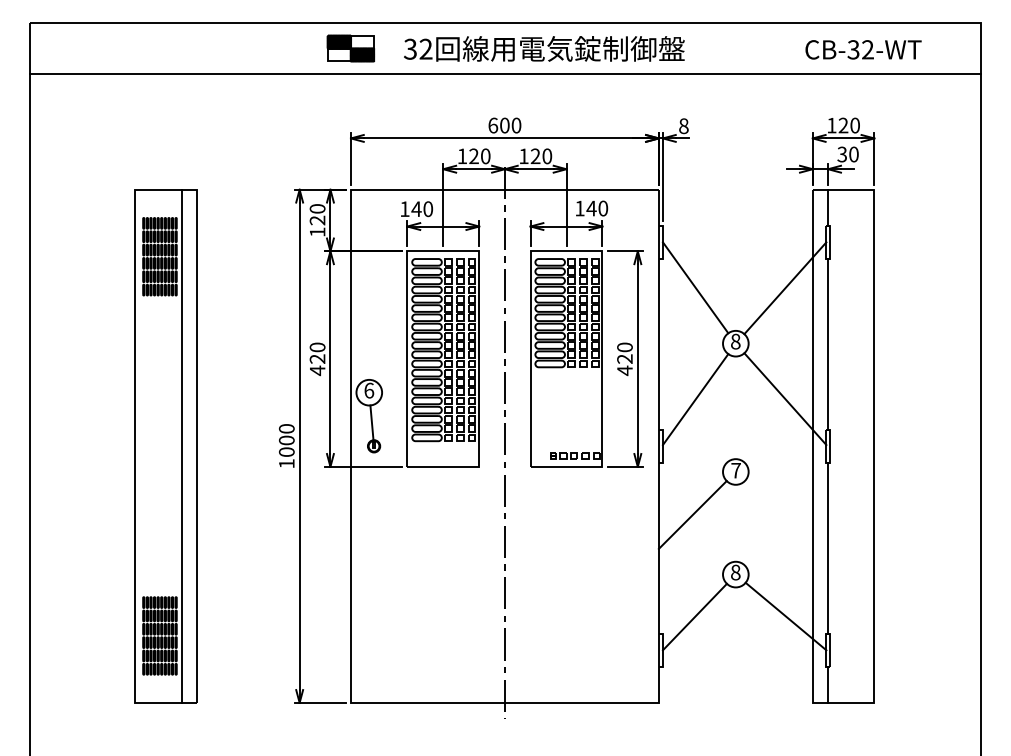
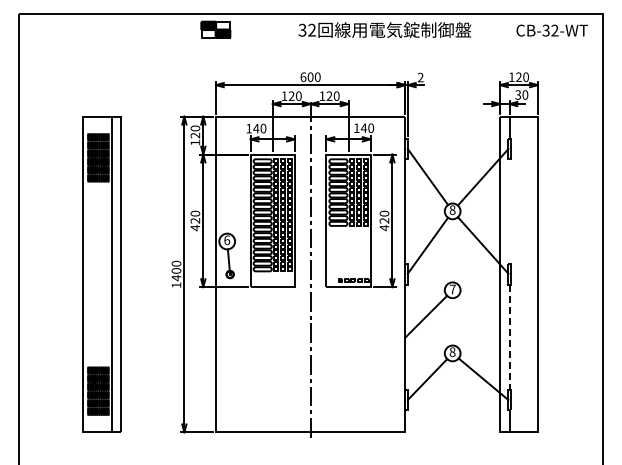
text: (543, 48) -> (384, 29), moved
text: (862, 49) -> (551, 30), moved
line: (504, 74) -> (310, 45), removed
text: (683, 126) -> (420, 77), 8 -> 2
line: (828, 343) -> (509, 211), removed
text: (286, 452) -> (176, 278), 1000 -> 1400
line: (828, 548) -> (509, 337), solid -> dashed

